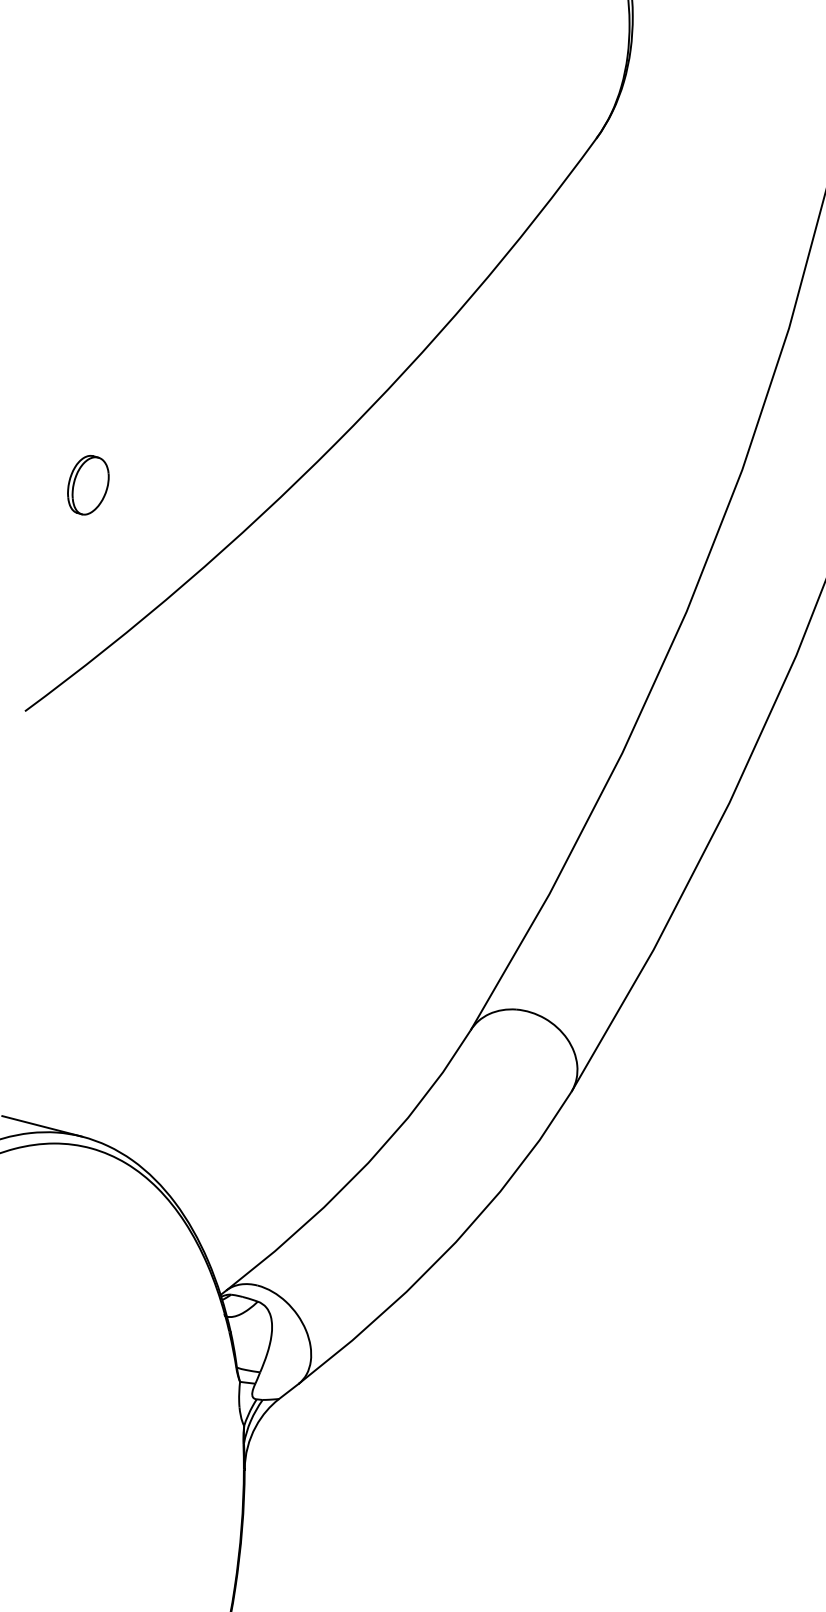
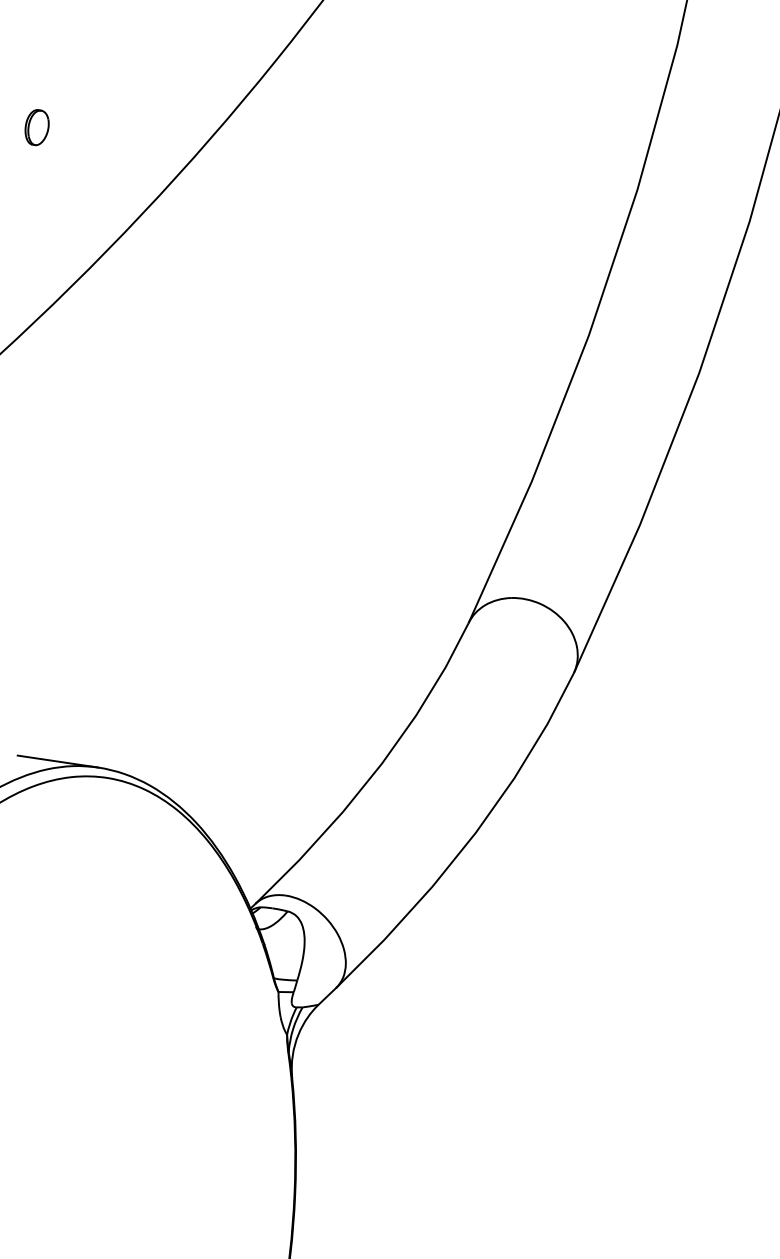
part: (88, 485) -> (37, 127), size x0.6

